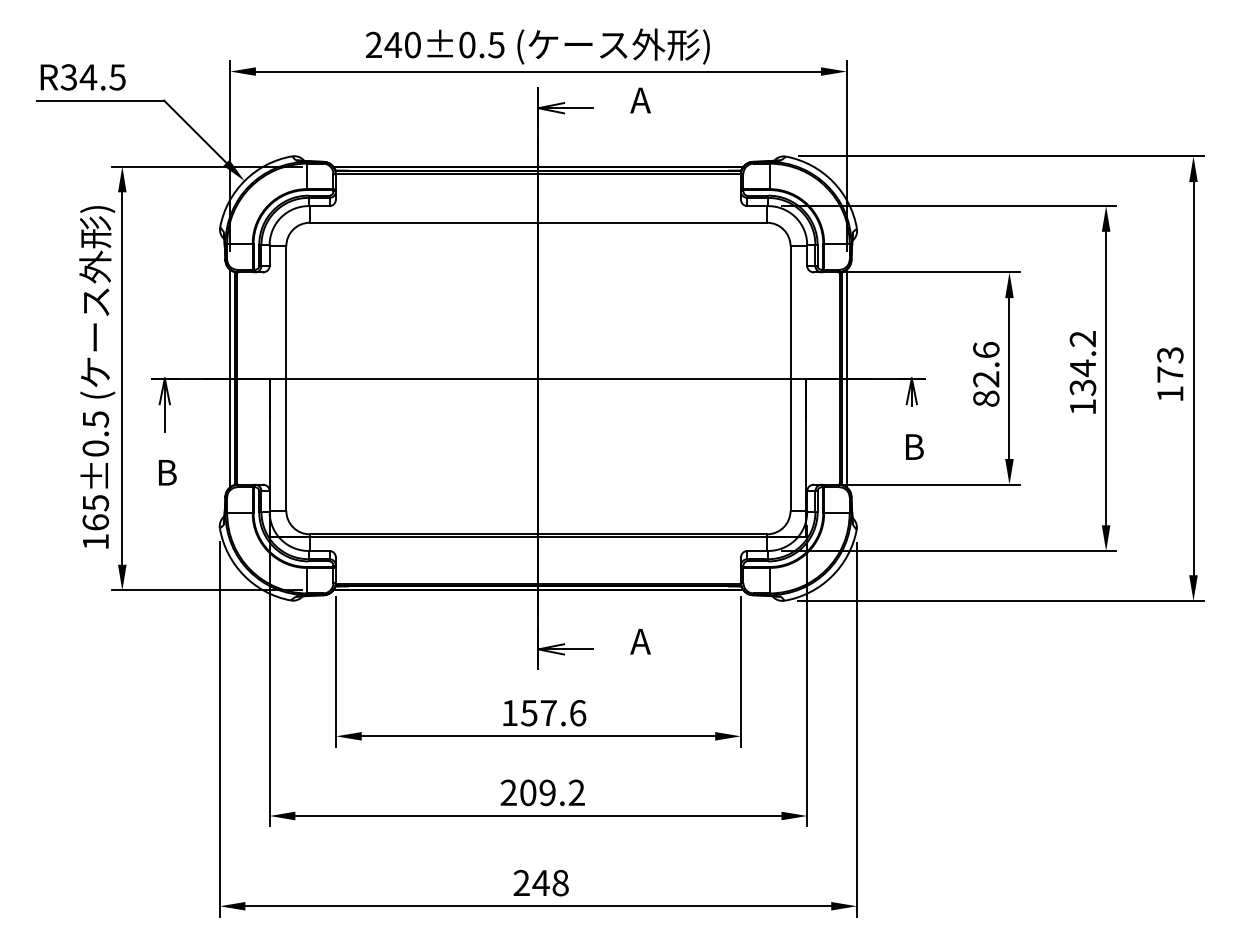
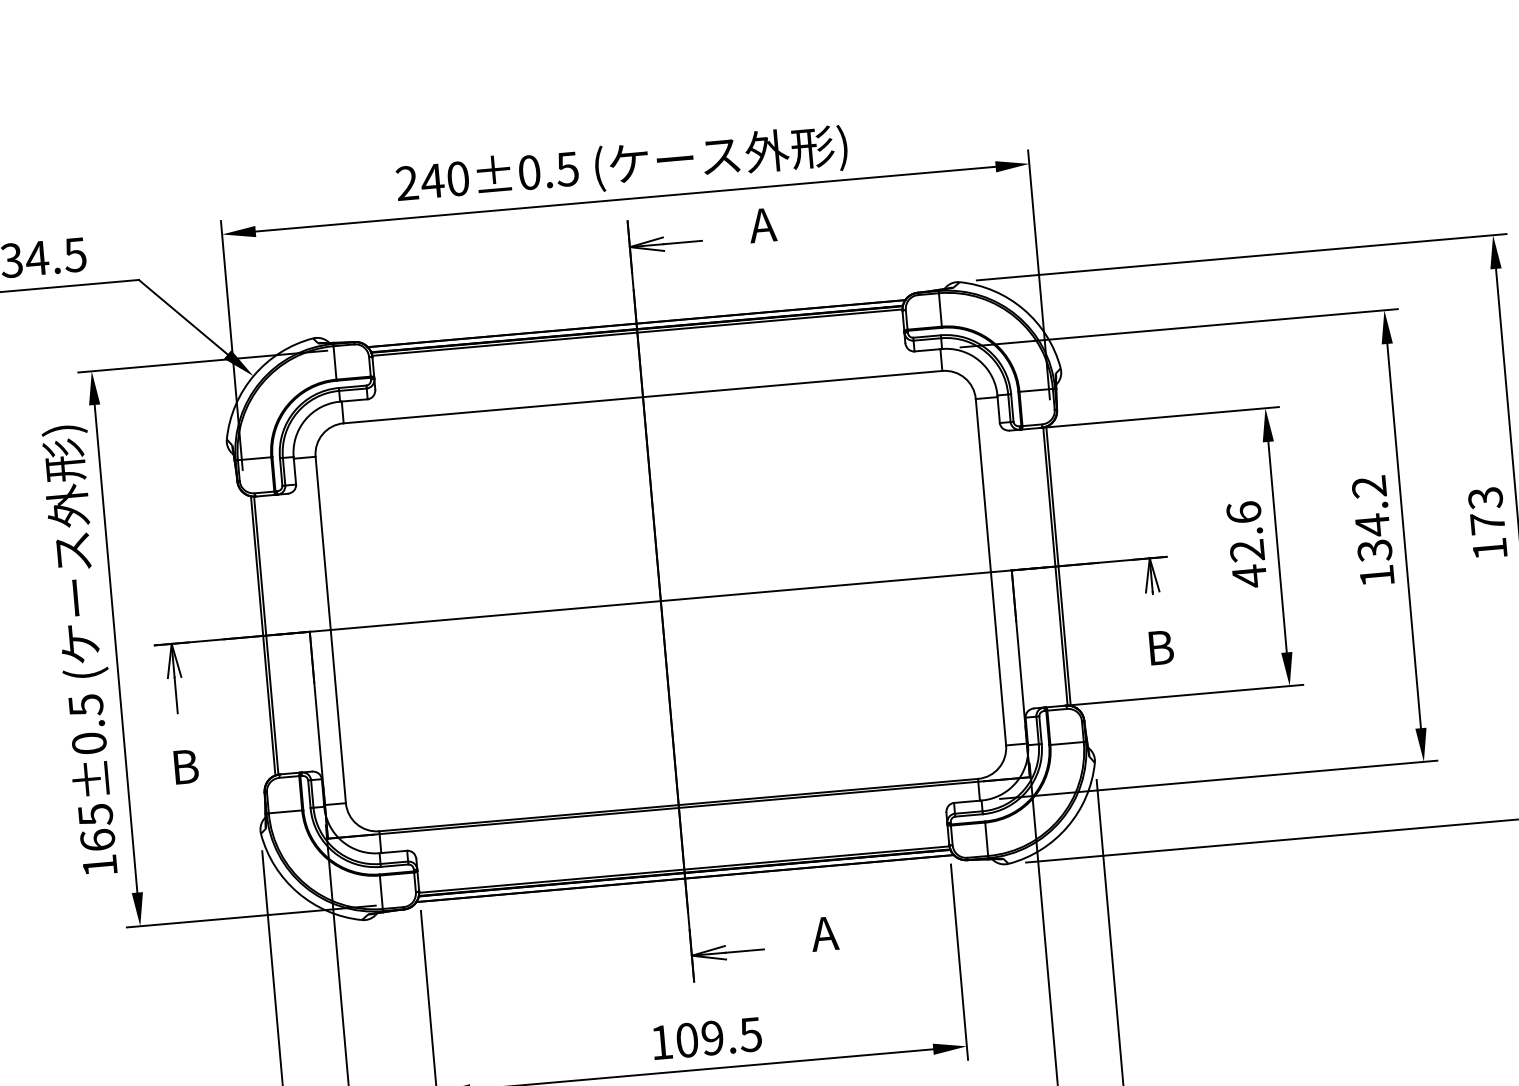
line: (230, 378) -> (257, 636), removed
line: (846, 378) -> (1064, 565), removed
text: (986, 398) -> (1249, 575), 82.6 -> 42.6
text: (553, 713) -> (718, 1037), 157.6 -> 109.5

